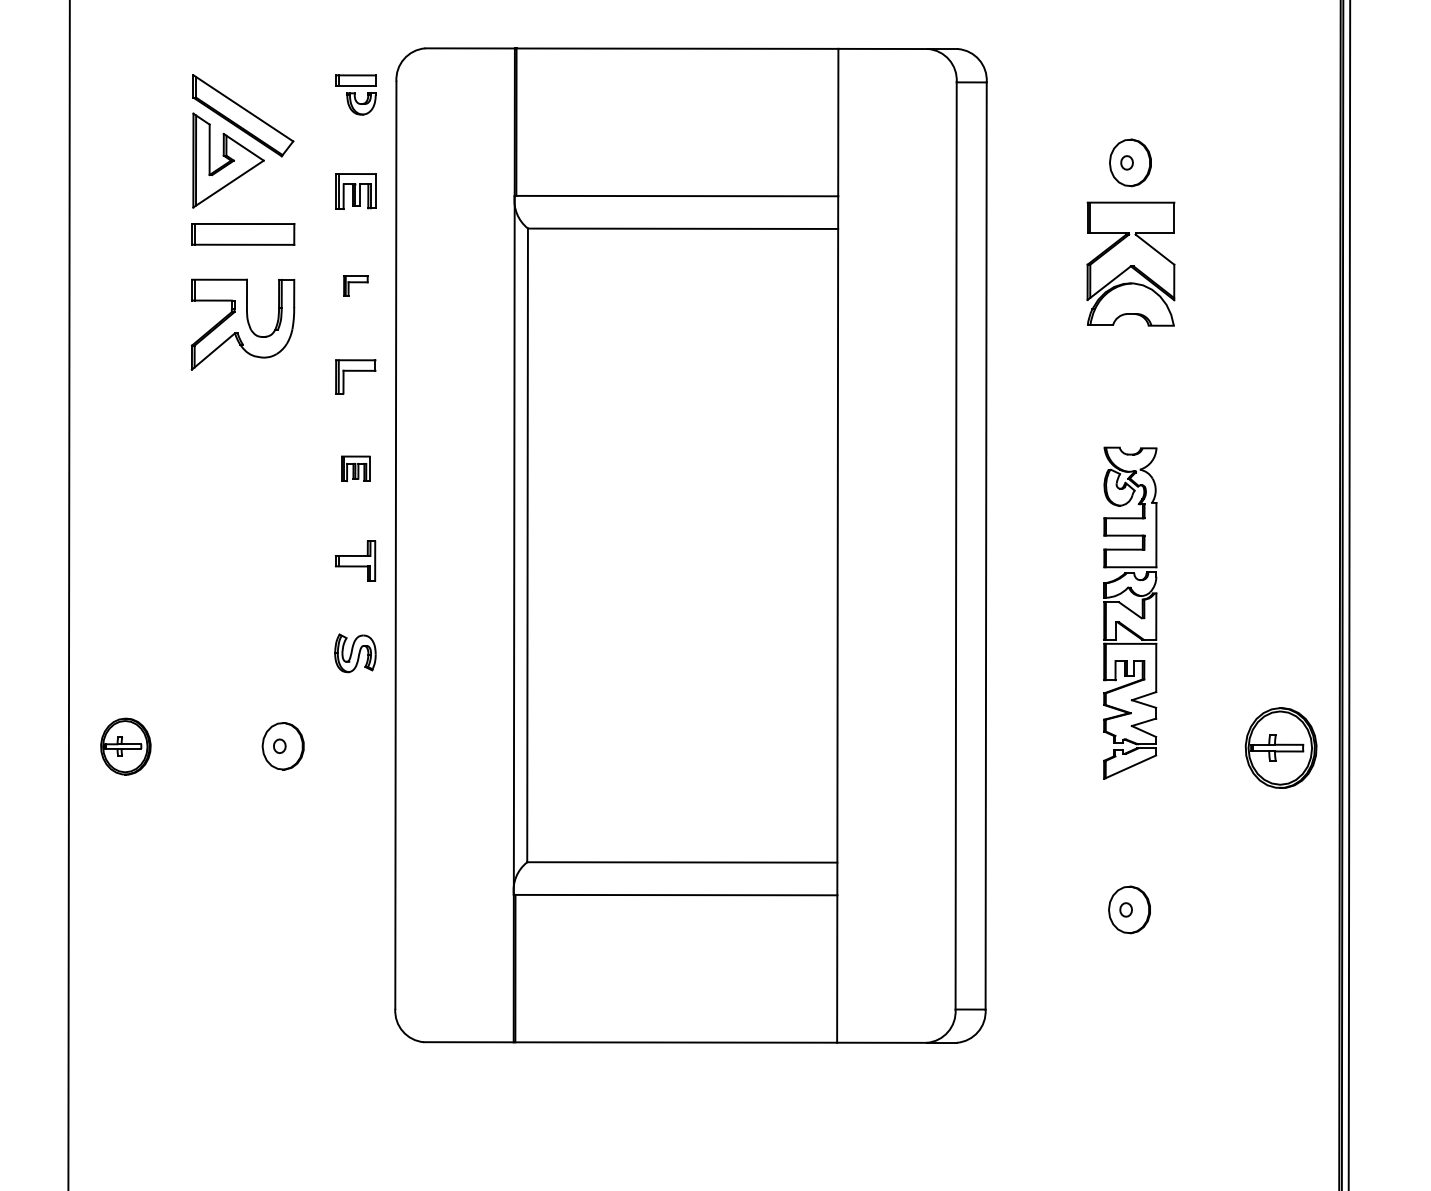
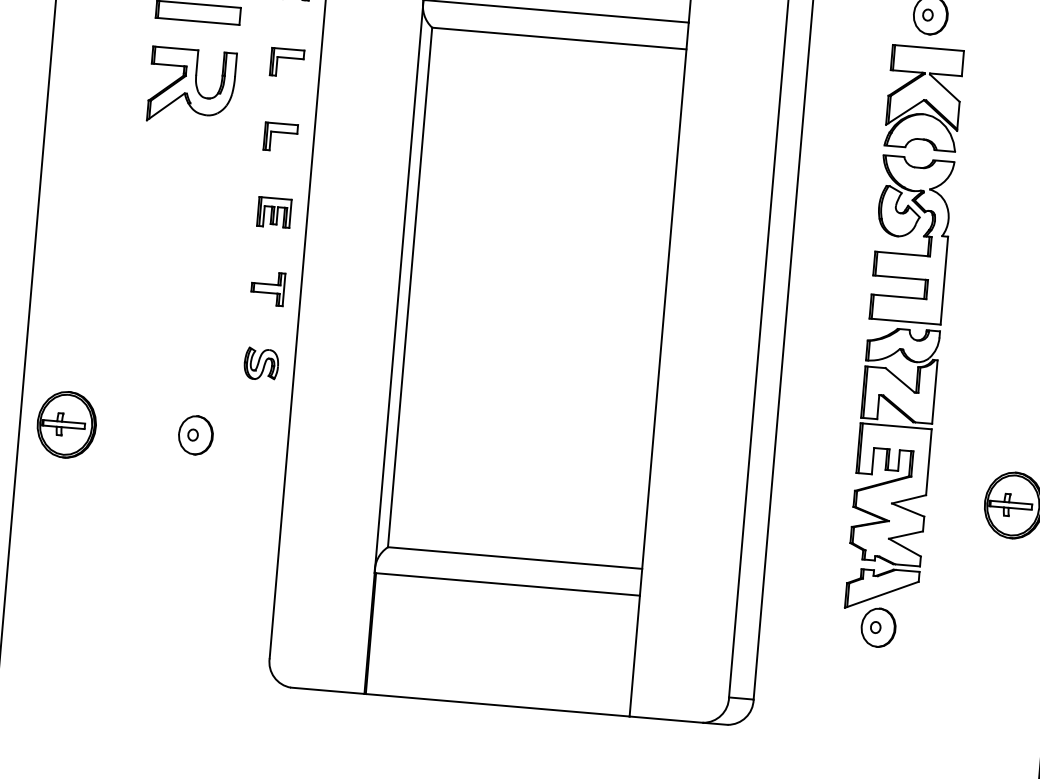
part: (355, 285) -> (286, 62), size x1.67
part: (355, 468) -> (274, 212), size x1.43
part: (1129, 613) -> (898, 384), size x1.67
part: (125, 746) -> (66, 424), size x1.43

